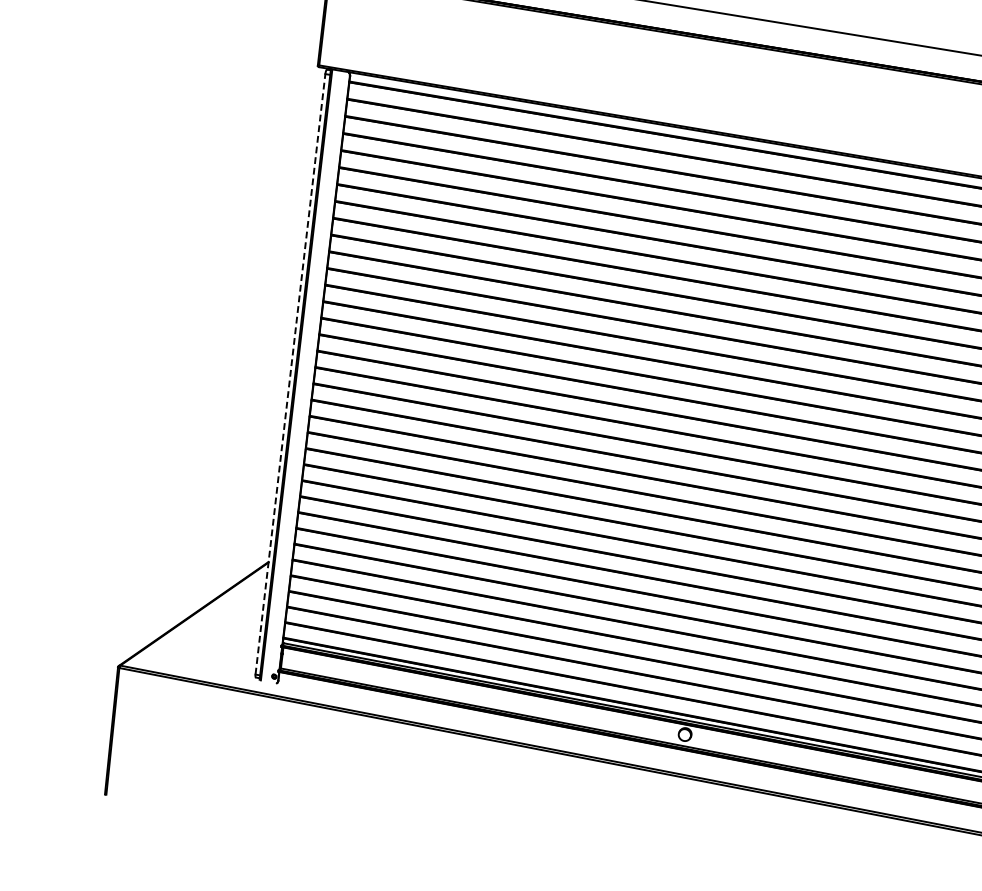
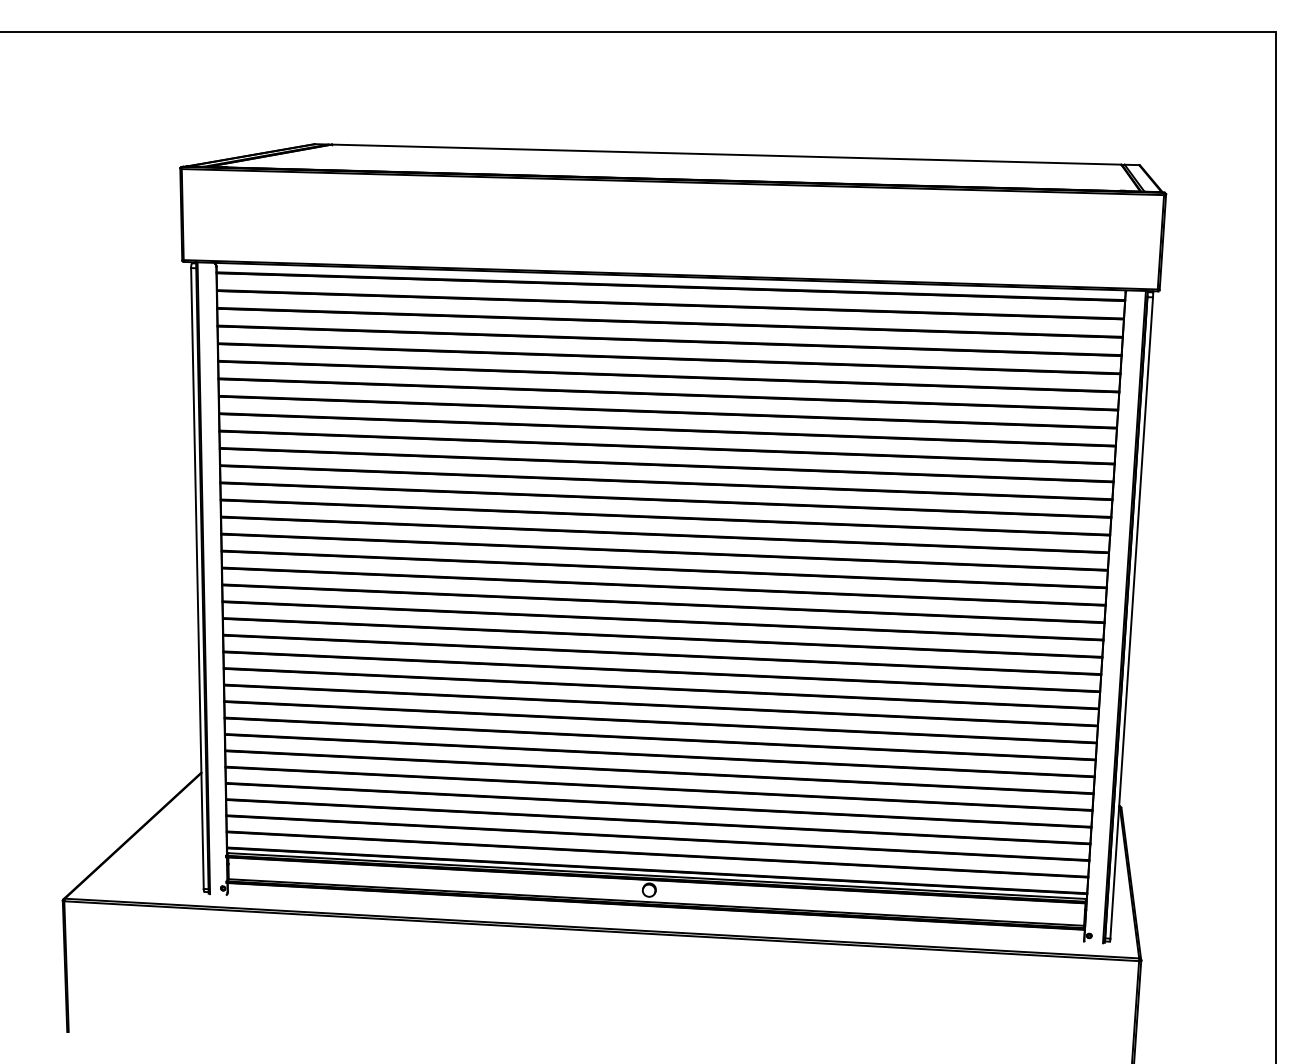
line: (290, 374) -> (197, 578), dashed -> solid

